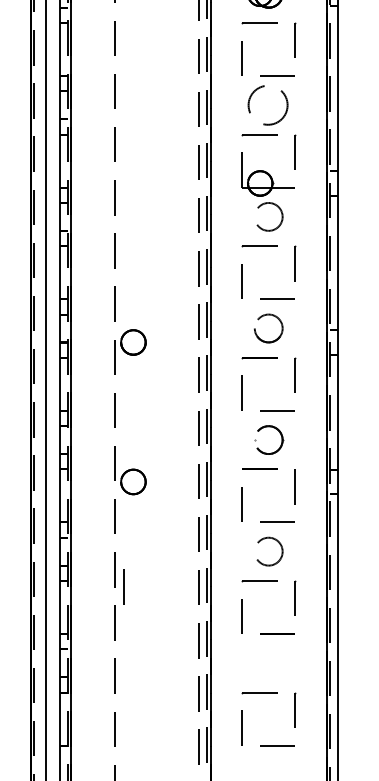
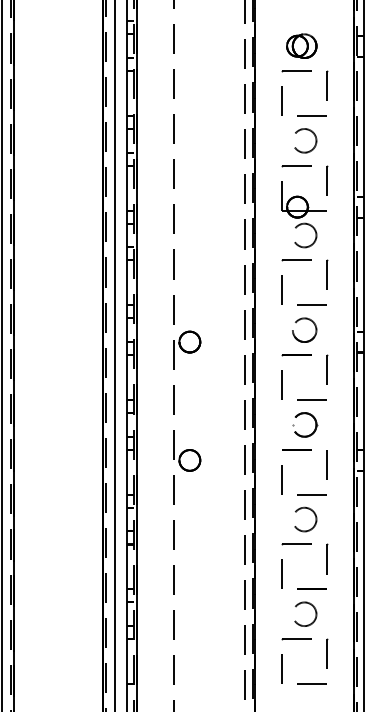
circle: (269, 104) -> (305, 140), size x0.71
line: (123, 586) -> (181, 549), removed
circle: (269, 662) -> (305, 613), added

